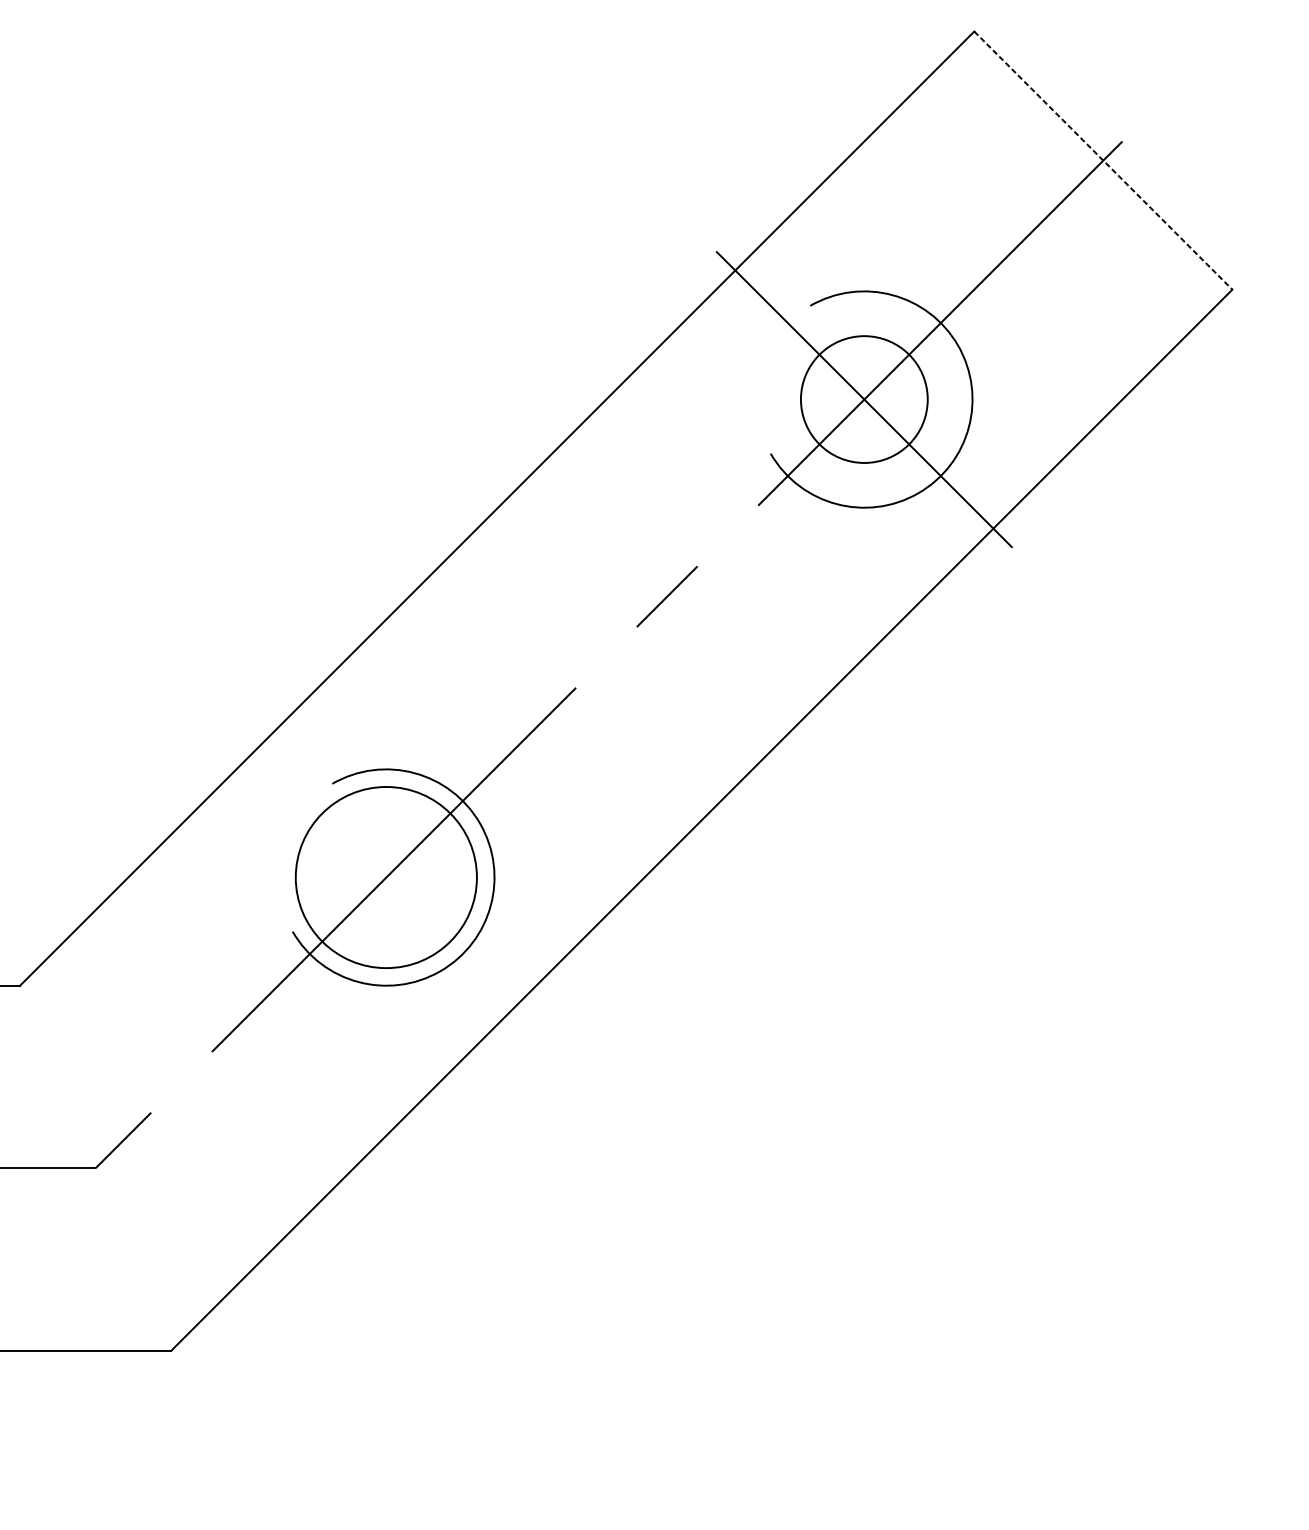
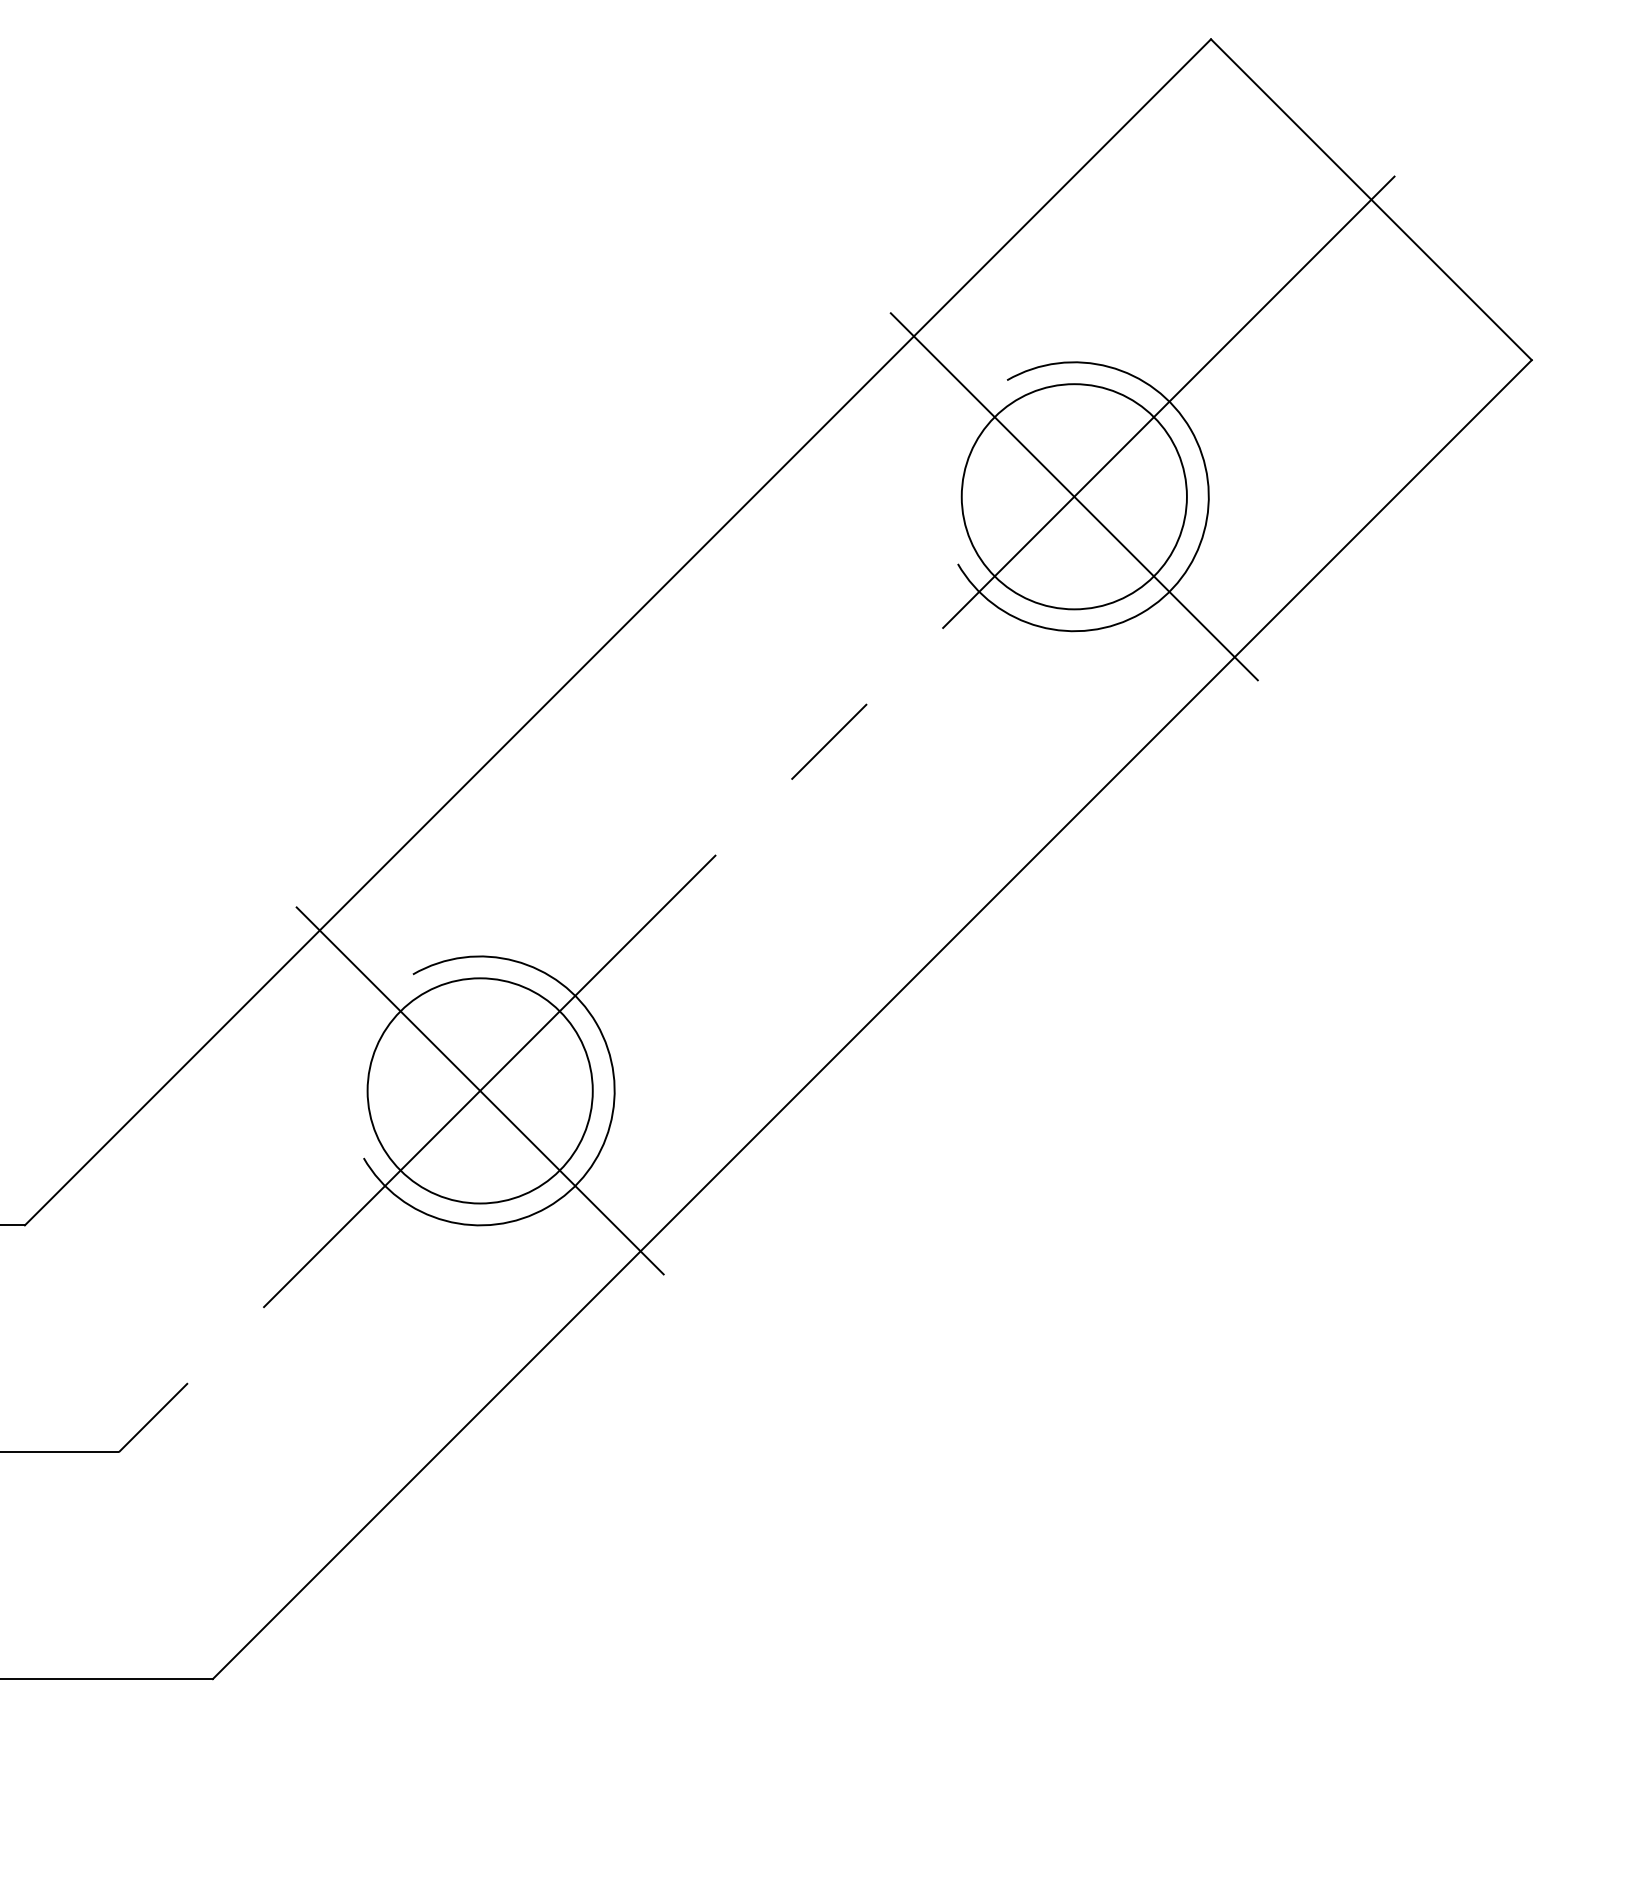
line: (1103, 160) -> (1371, 199), dashed -> solid
circle: (863, 399) -> (1073, 496), size x1.43
line: (386, 877) -> (480, 1090), added

